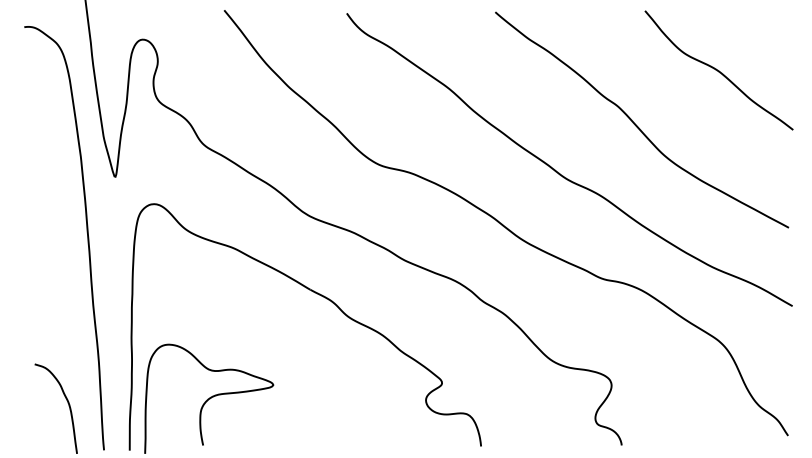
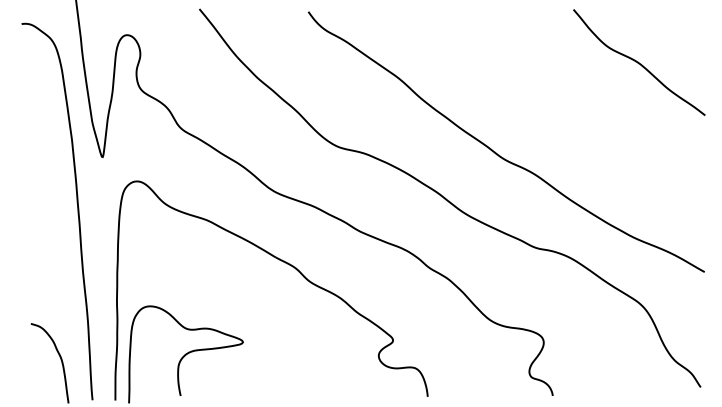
curve: (636, 123) -> (565, 109), removed

